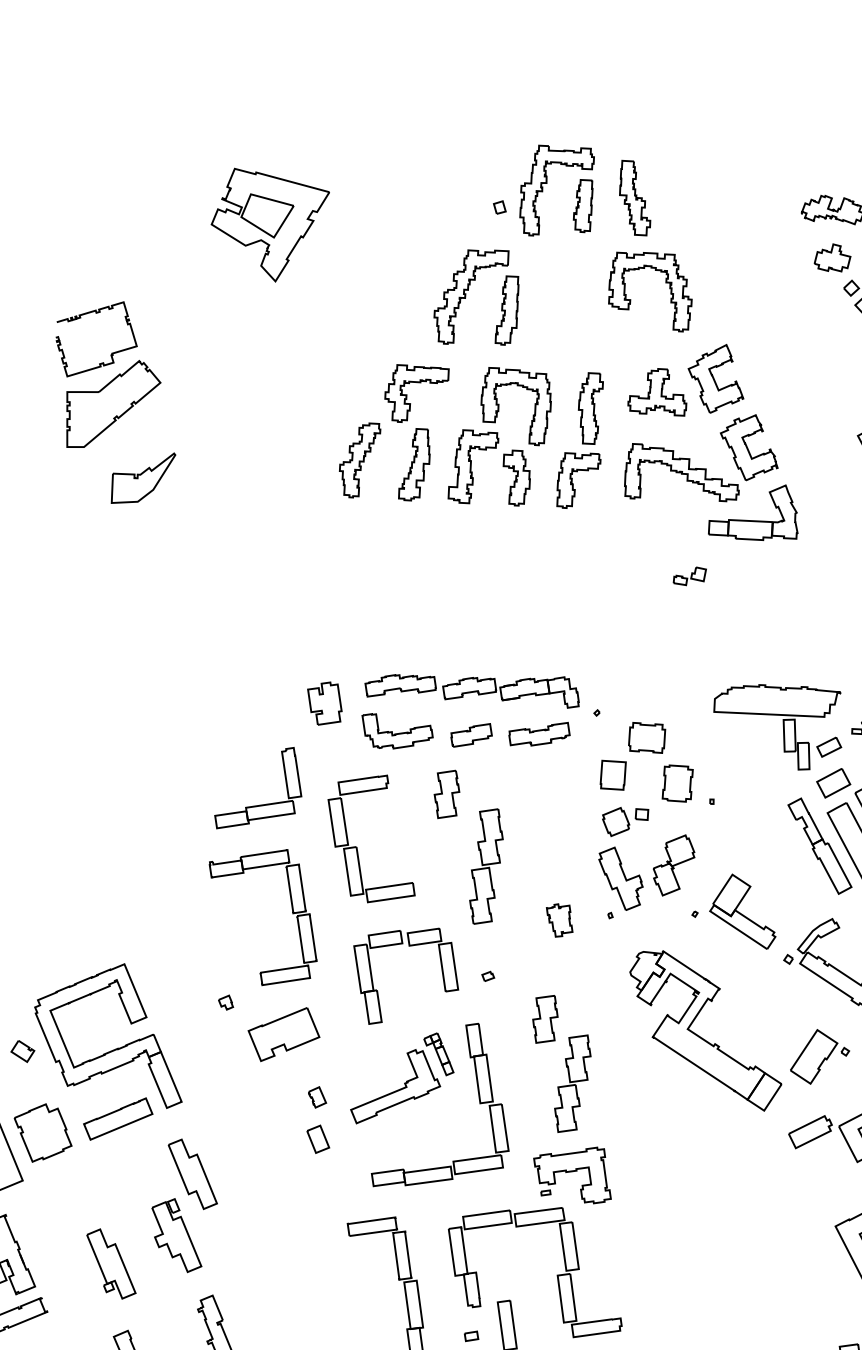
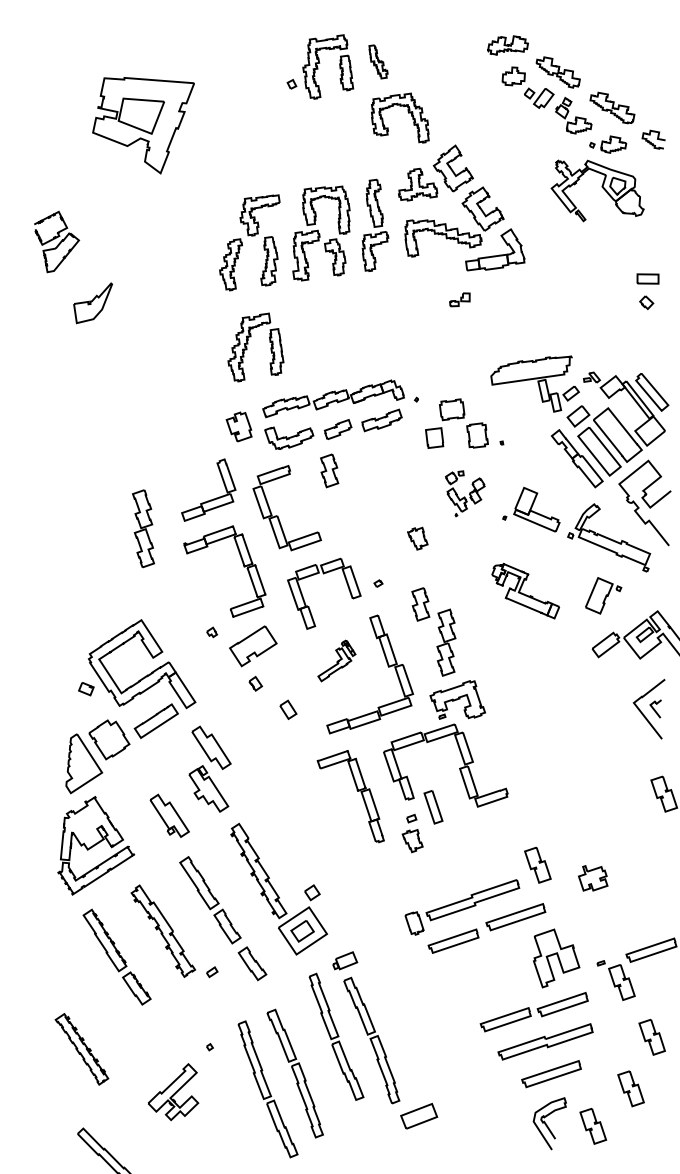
part: (635, 197) -> (378, 61), size x0.7
part: (266, 226) -> (143, 125), size x1.4
part: (469, 291) -> (248, 344), moved
part: (104, 375) -> (56, 241), size x0.6
part: (485, 866) -> (143, 528), moved
part: (643, 866) -> (465, 493), size x0.6
part: (705, 1028) -> (525, 590), size x0.6
part: (403, 1079) -> (336, 660), size x0.6
part: (317, 1096) -> (255, 683), moved

